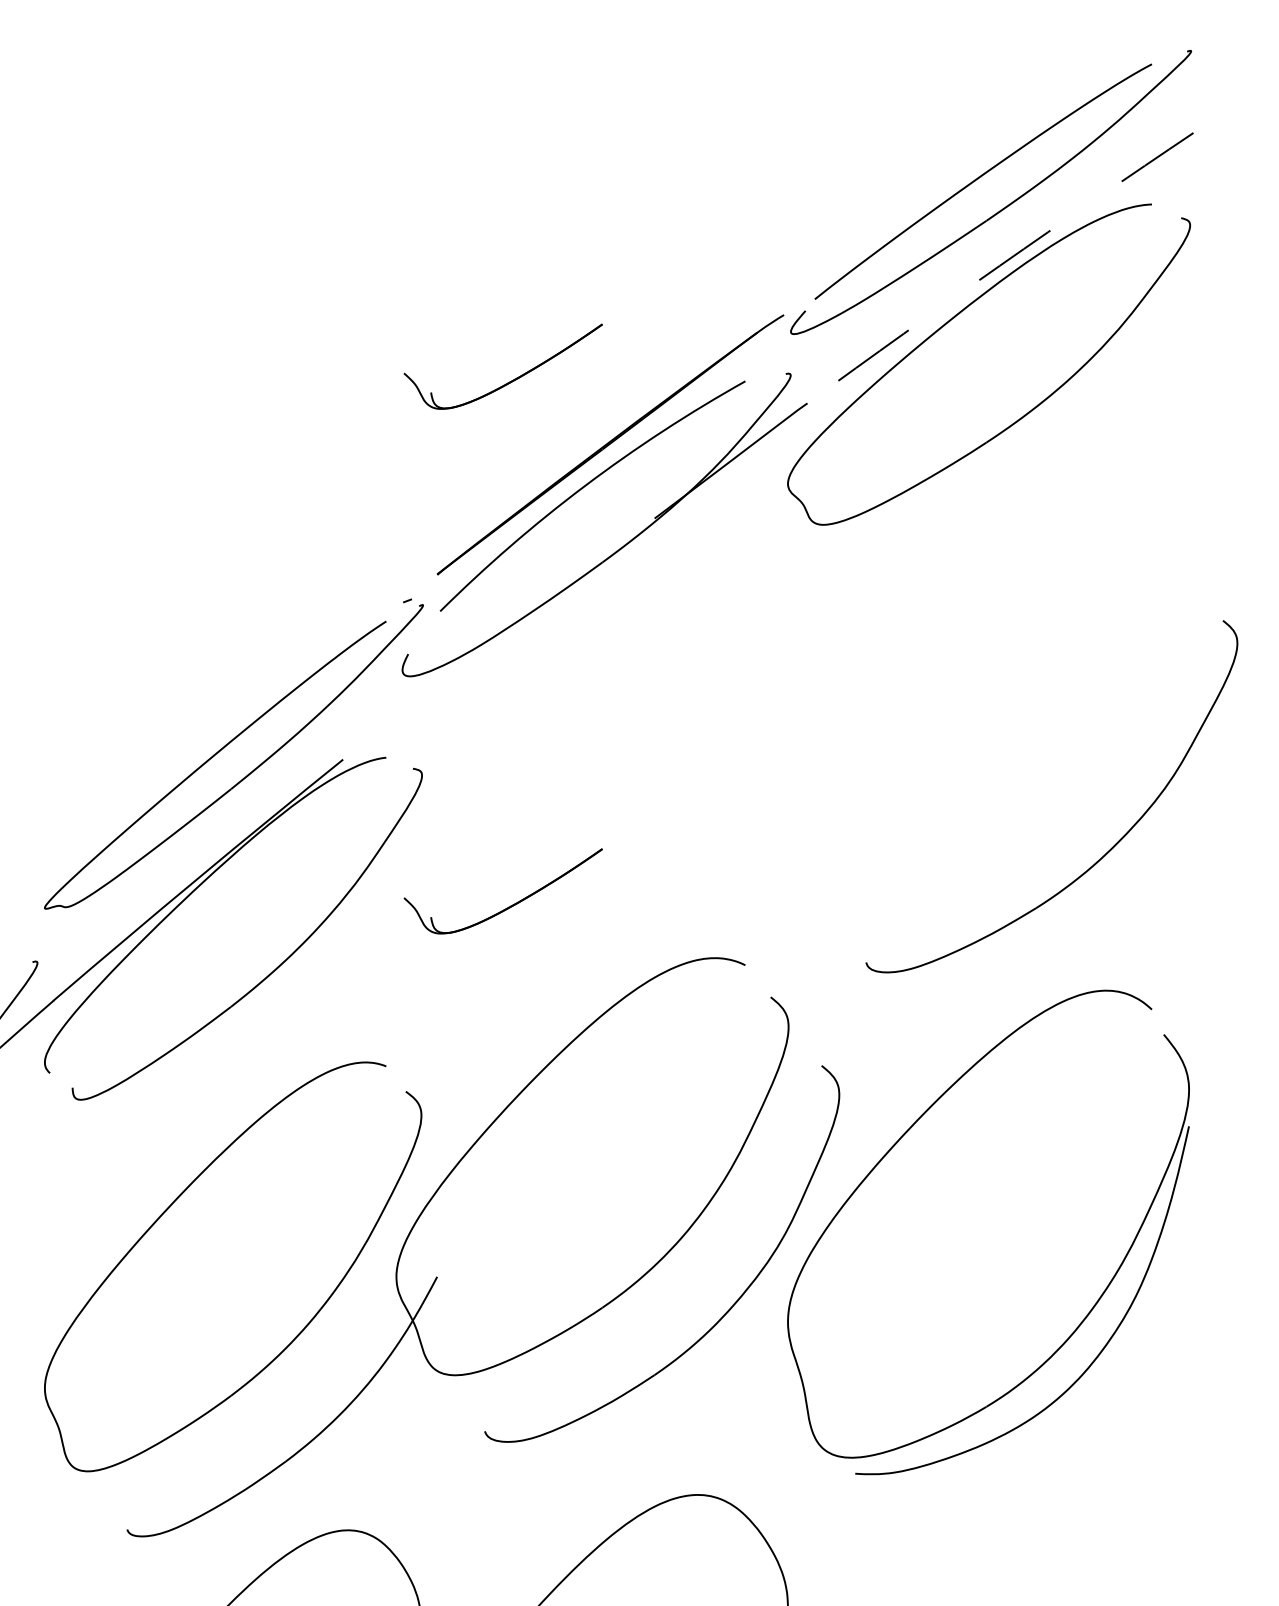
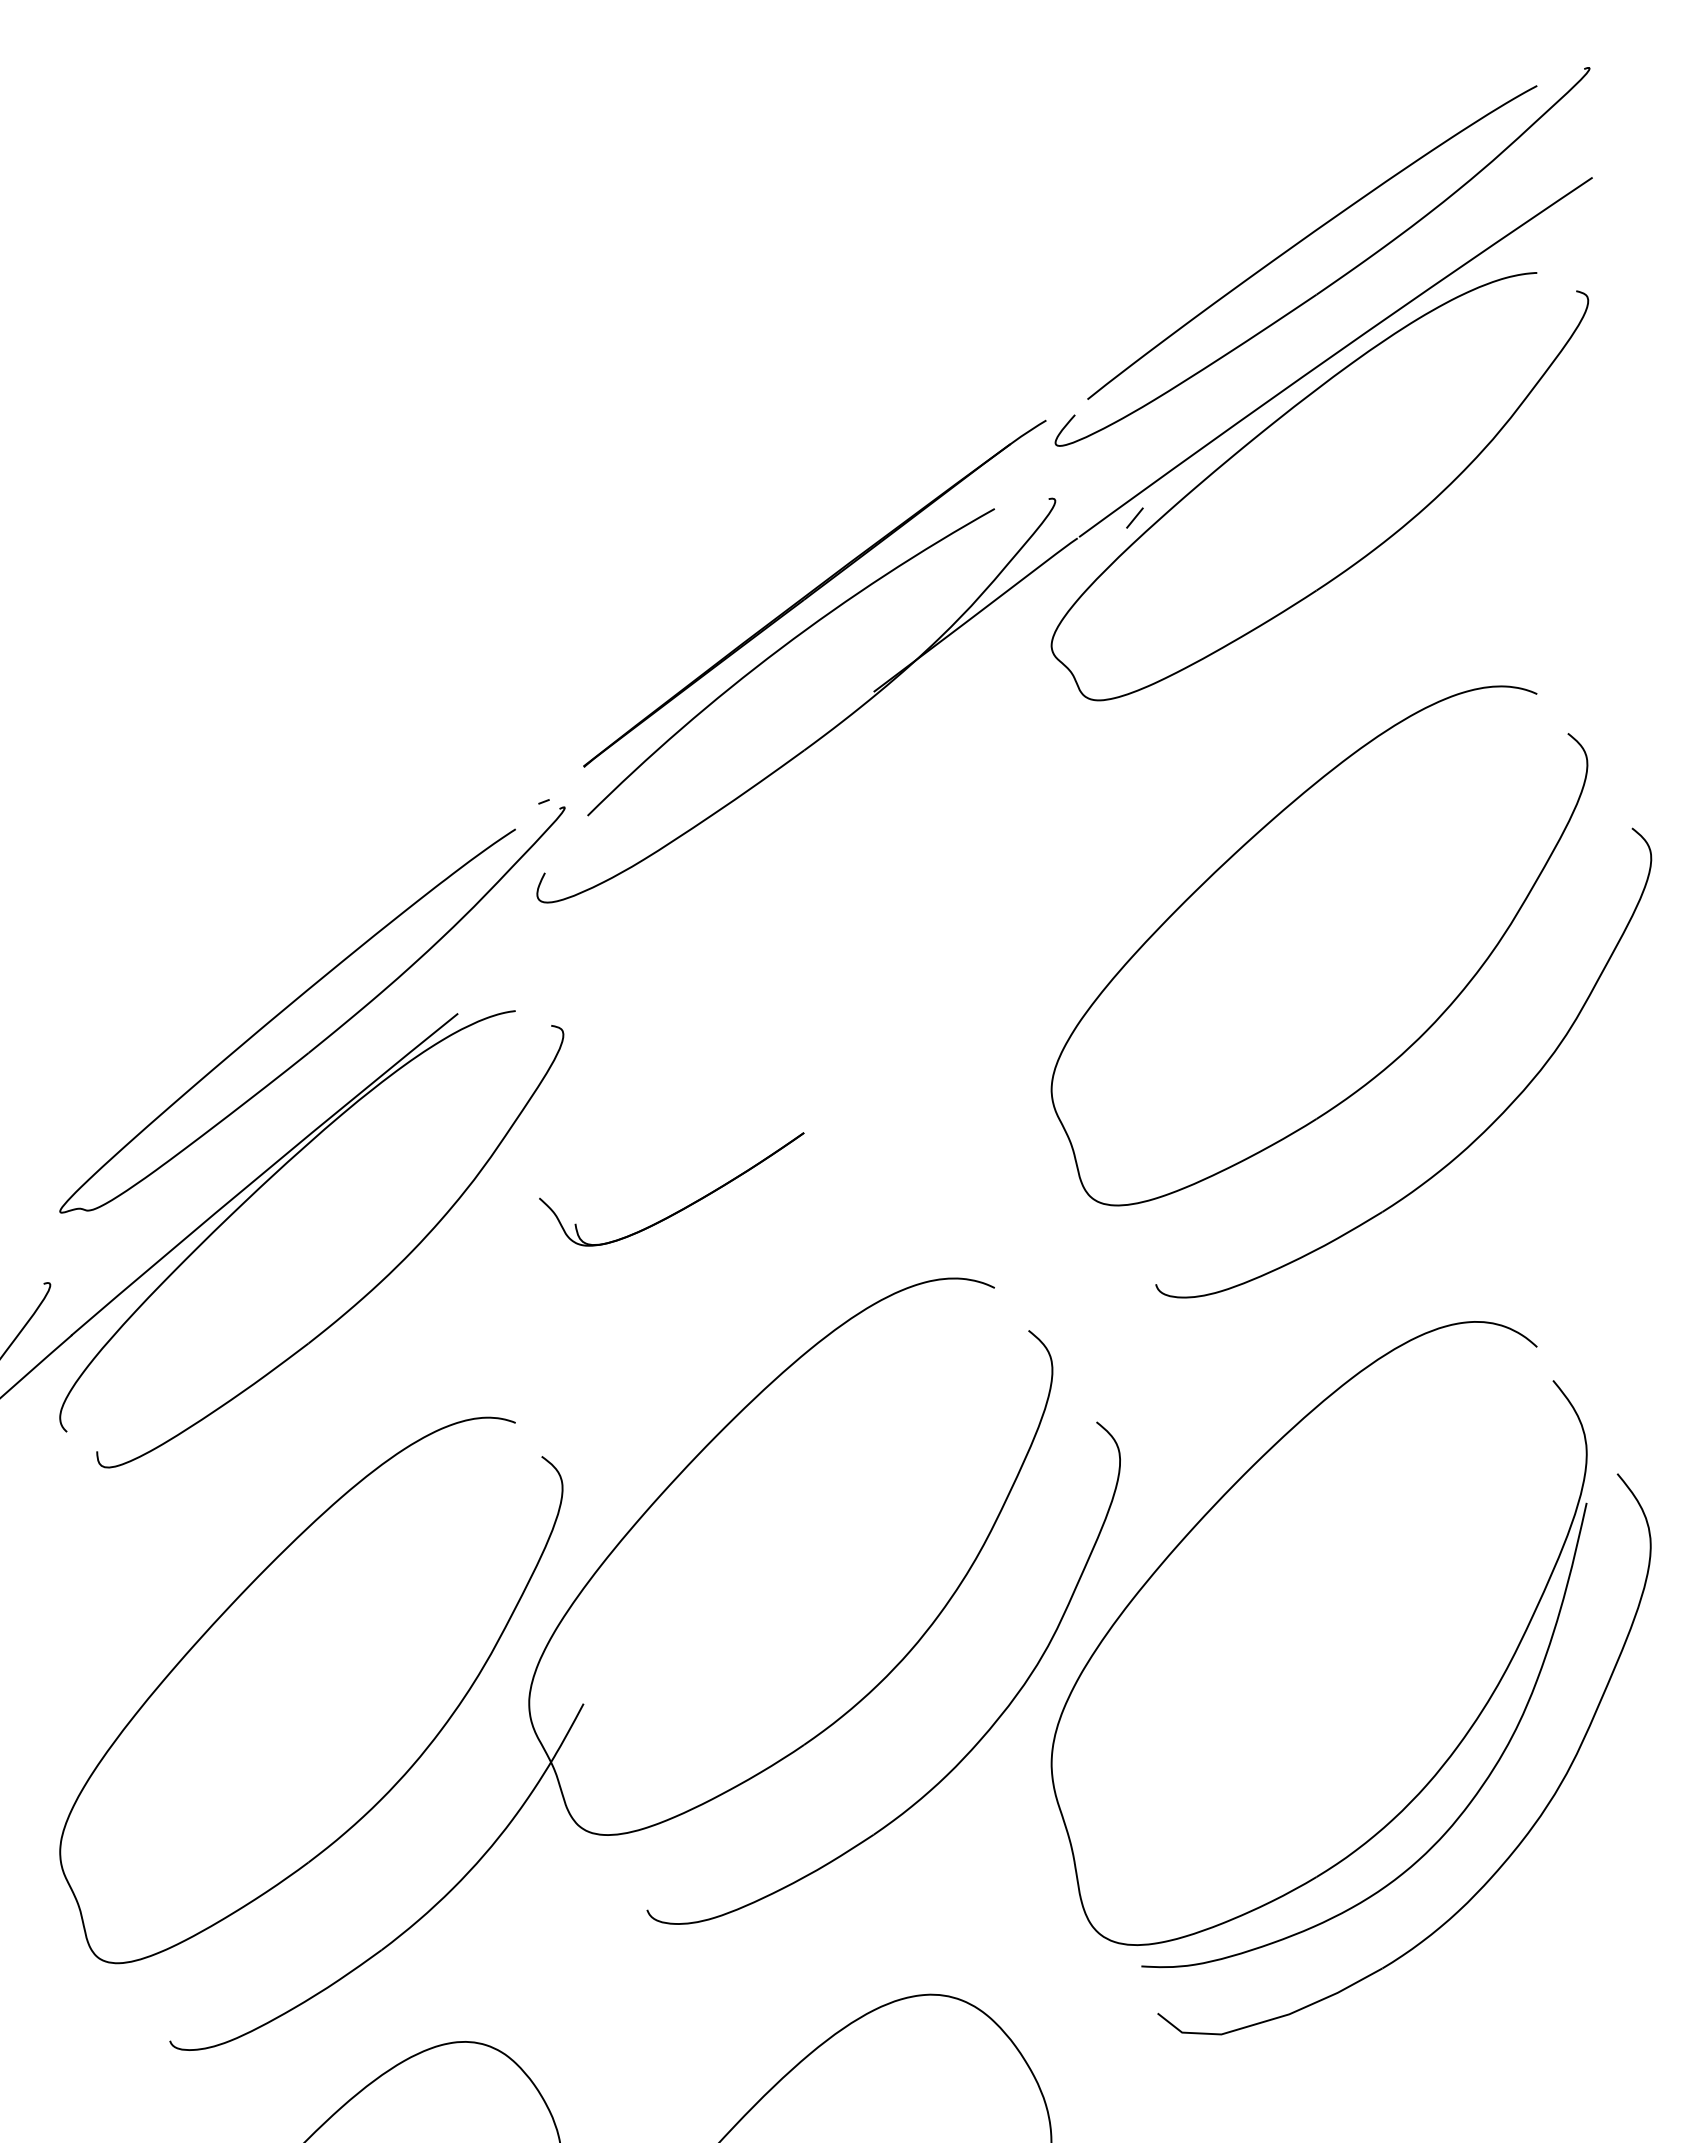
arc: (1000, 265) -> (1334, 354), dashed -> solid
part: (512, 380) -> (683, 507), removed
line: (850, 387) -> (1134, 517), added
part: (923, 642) -> (1232, 857), added
part: (1138, 1380) -> (1519, 1842), added

